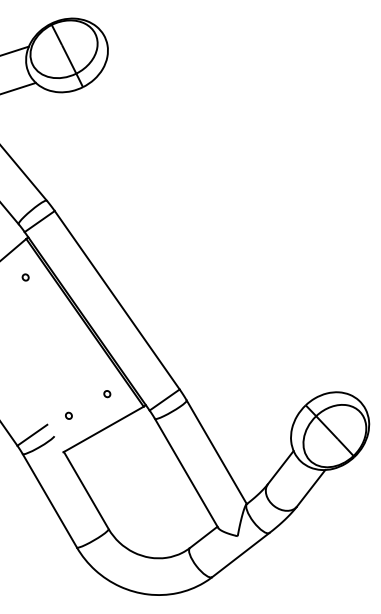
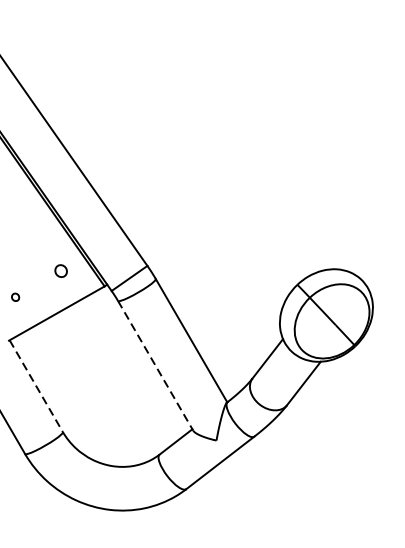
part: (107, 394) -> (61, 271), size x1.6
line: (186, 473) -> (155, 365), solid -> dashed
line: (86, 490) -> (36, 386), solid -> dashed

